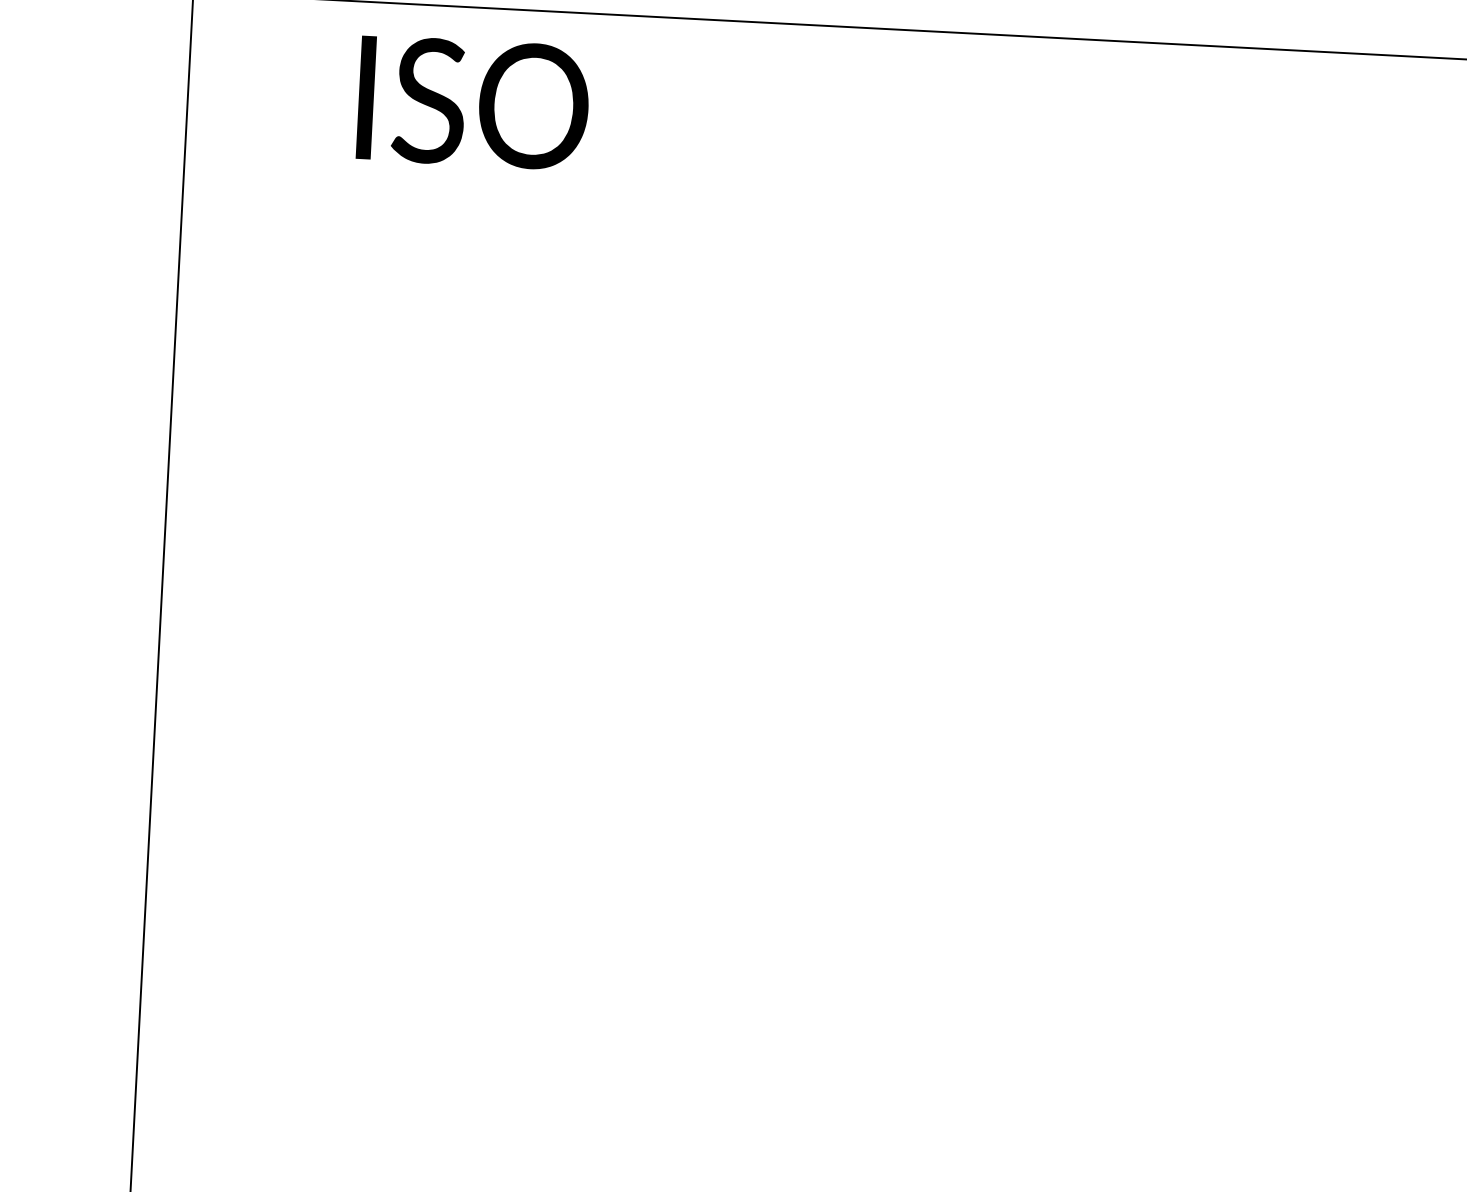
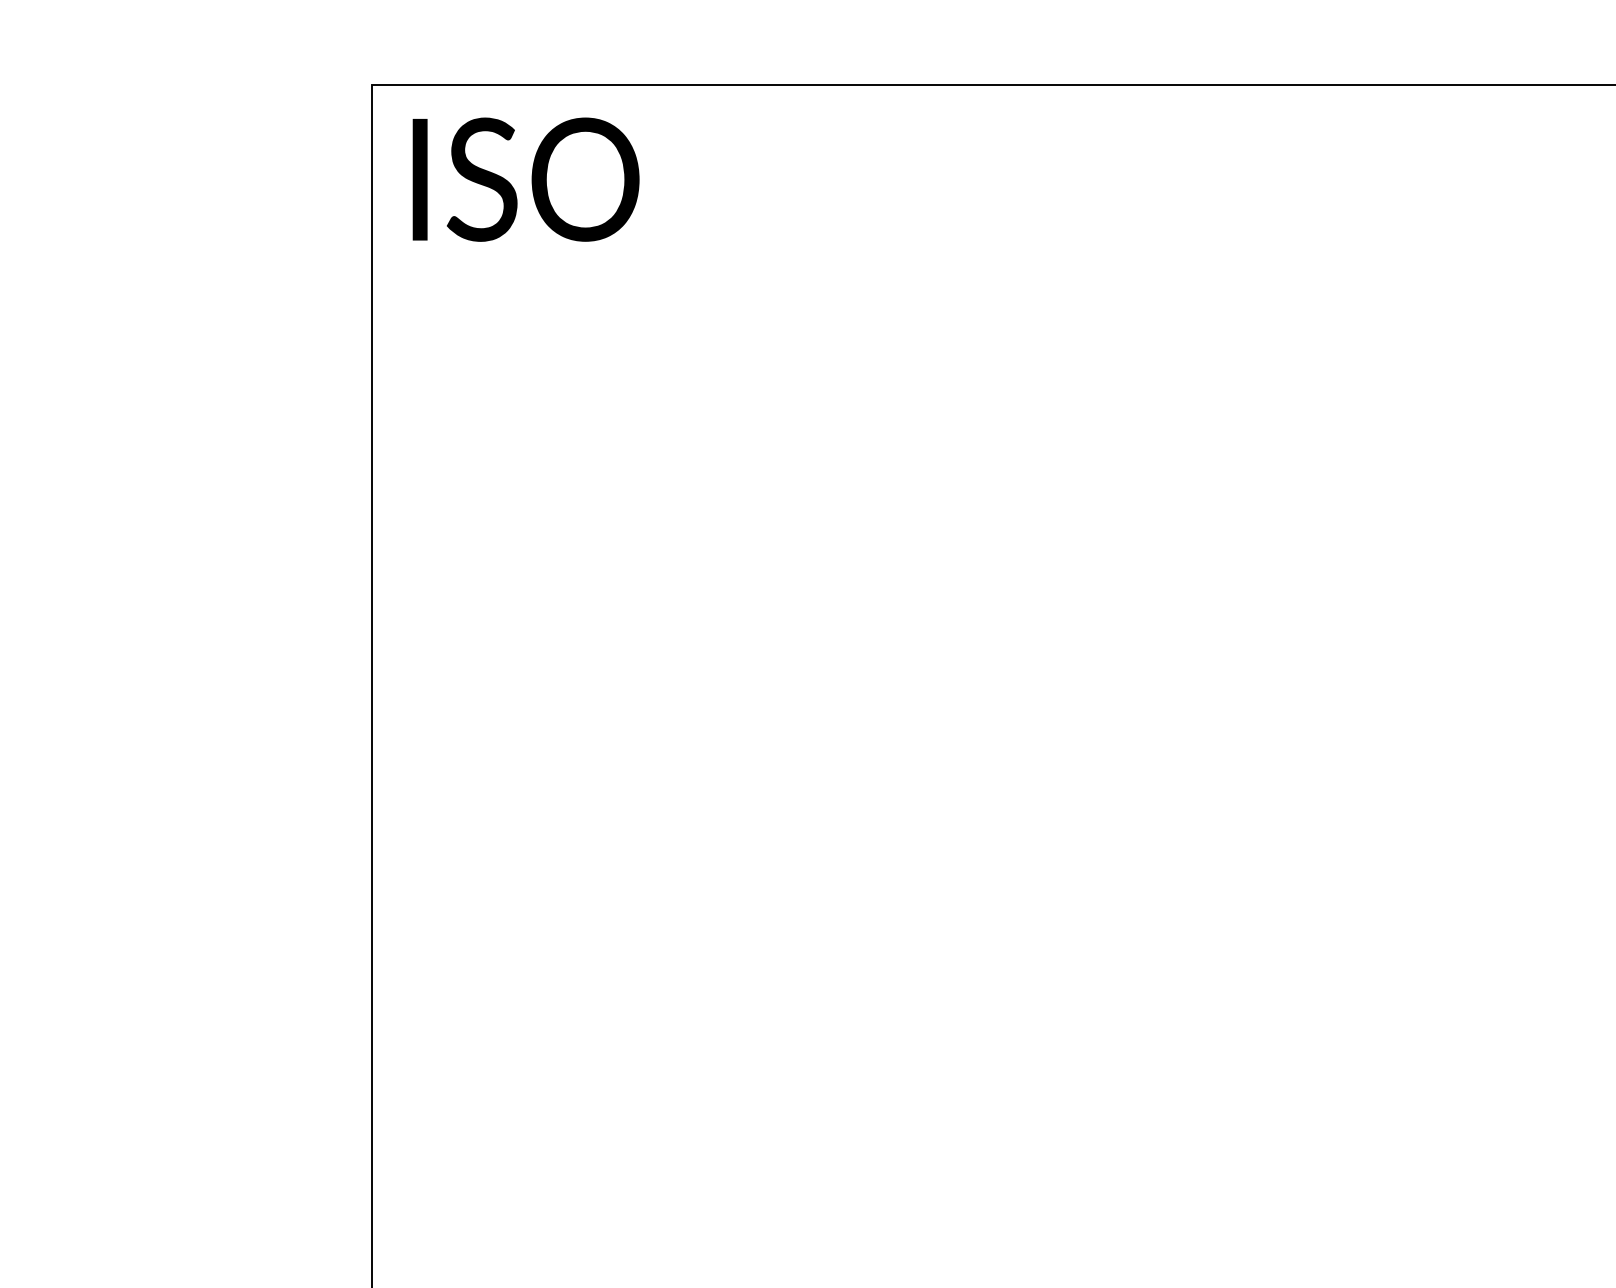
text: (472, 102) -> (525, 179), moved

